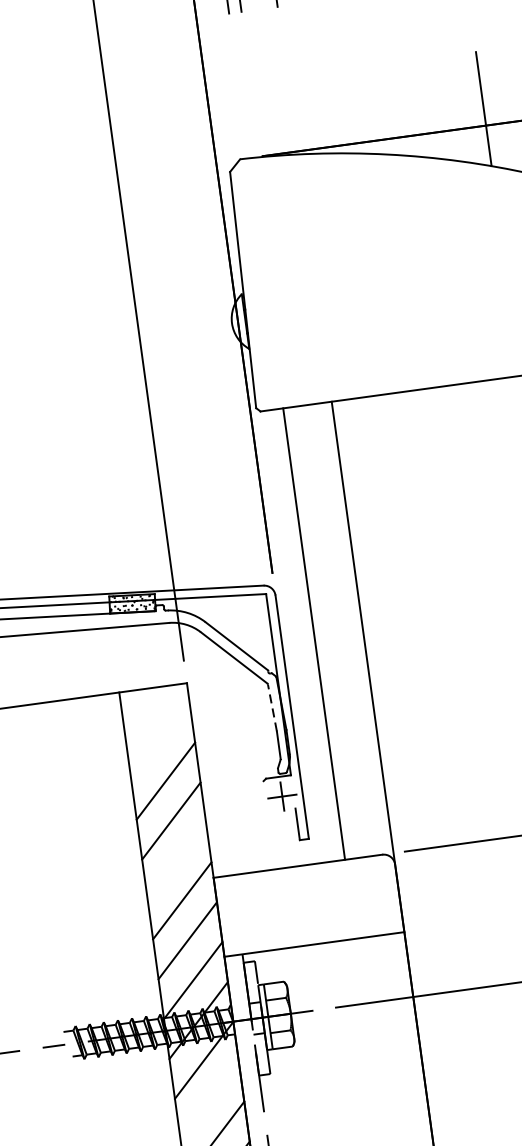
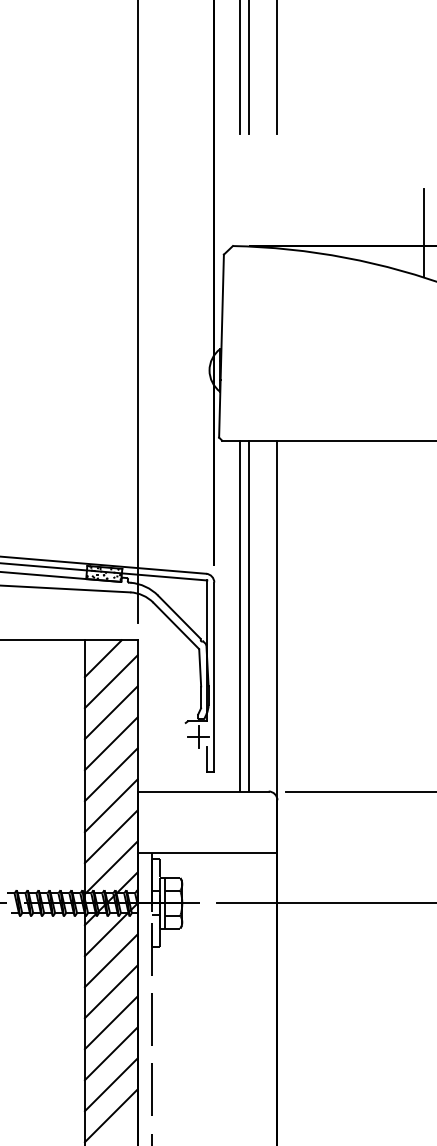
line: (326, 631) -> (249, 615), added
line: (272, 707) -> (200, 667), dashed -> solid
line: (145, 712) -> (102, 658), added
line: (159, 741) -> (110, 681), added
line: (175, 860) -> (110, 774), added
line: (208, 1099) -> (110, 960), added

